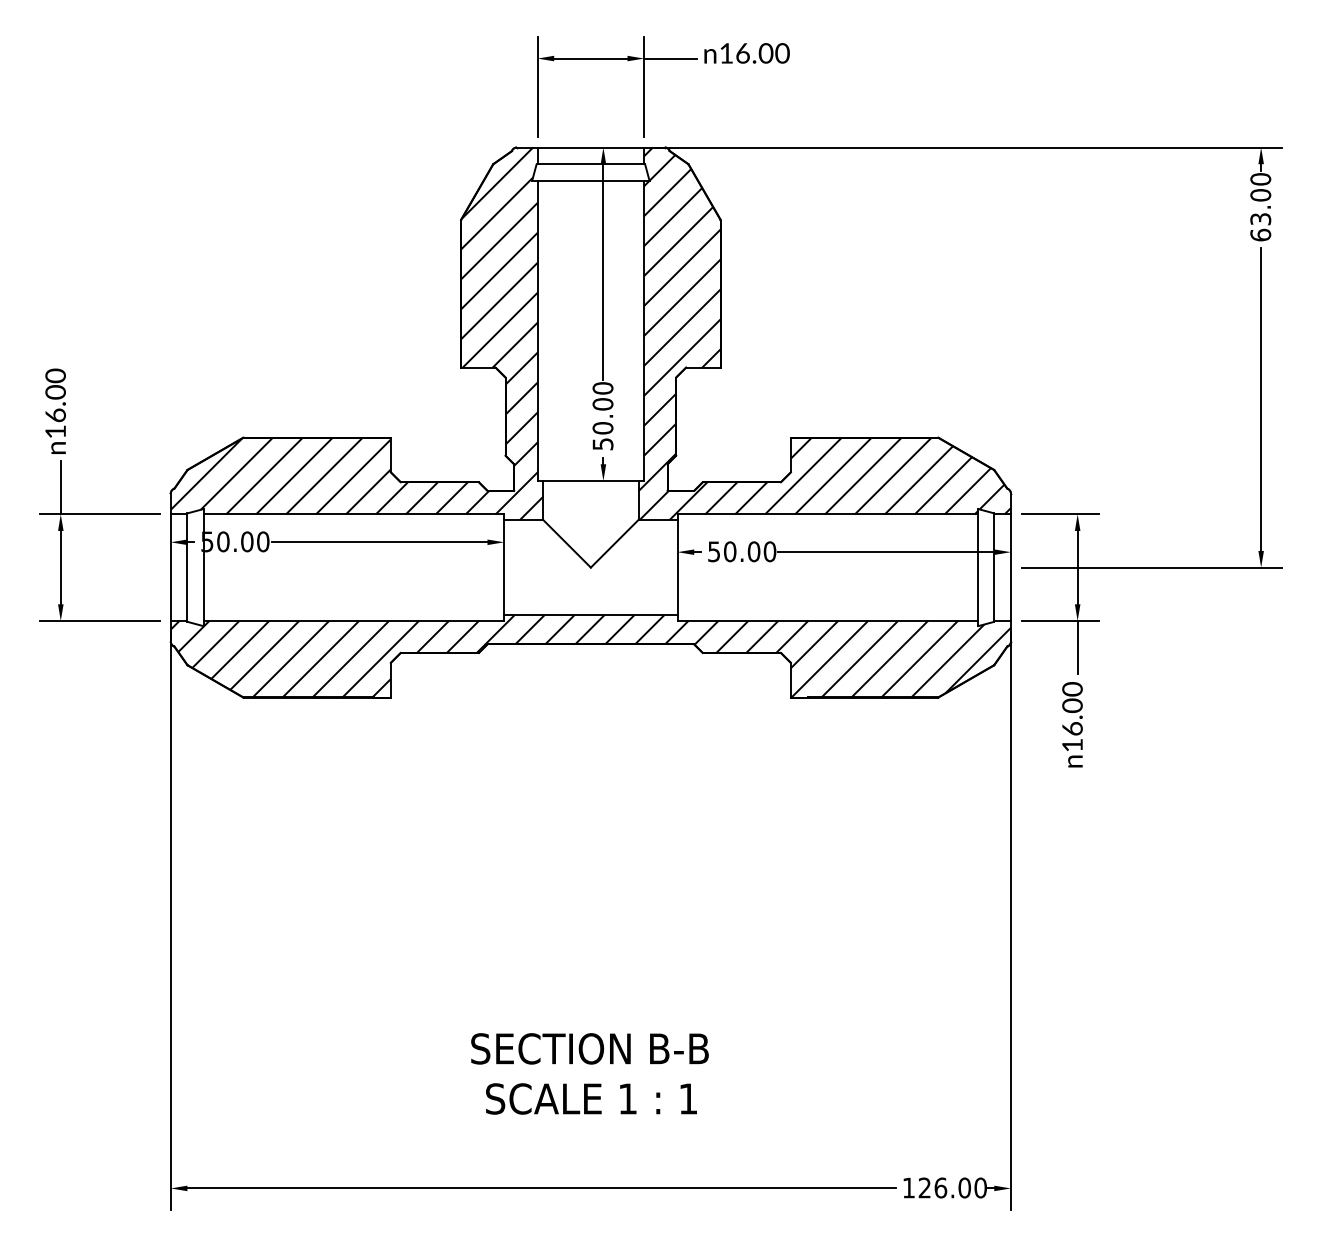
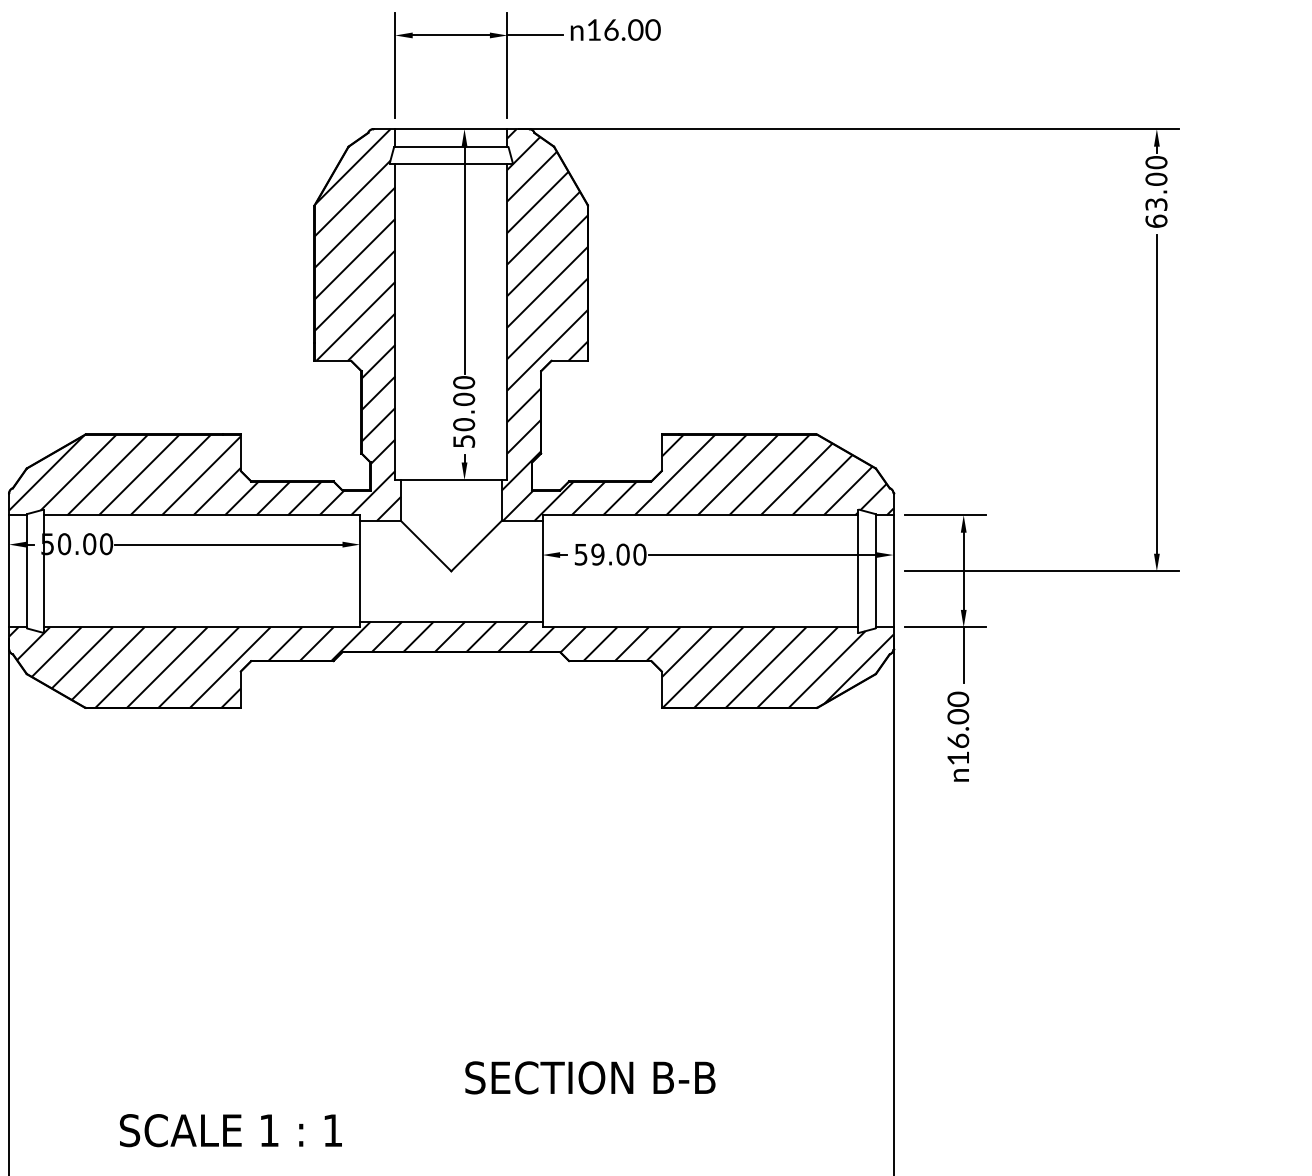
text: (729, 551) -> (597, 554), 50.00 -> 59.00
text: (589, 1048) -> (589, 1077), moved
text: (591, 1098) -> (230, 1130), moved

